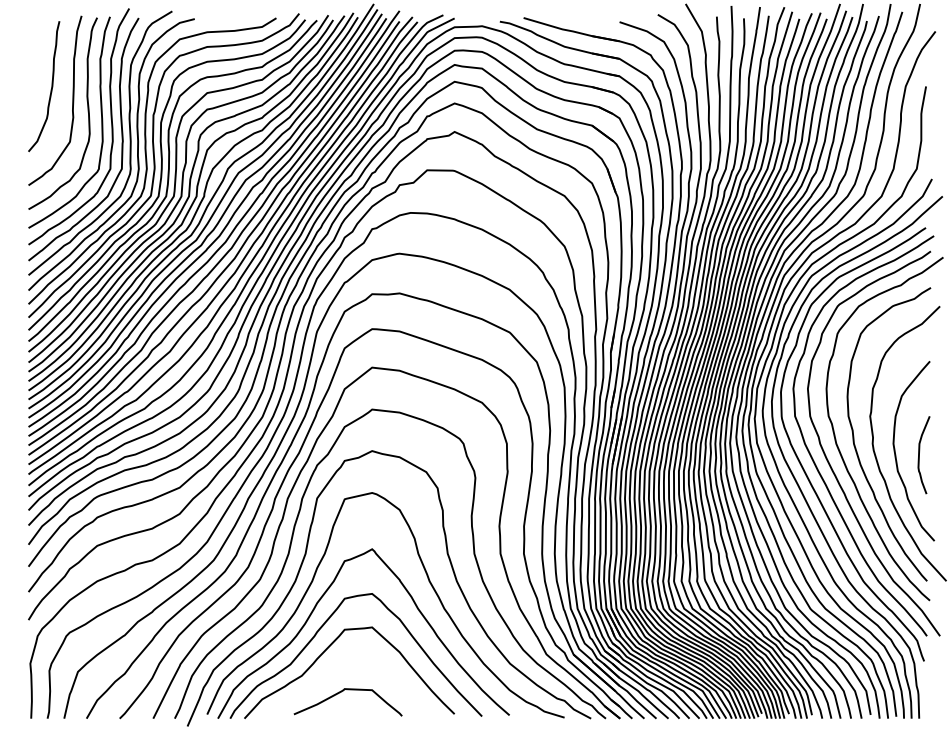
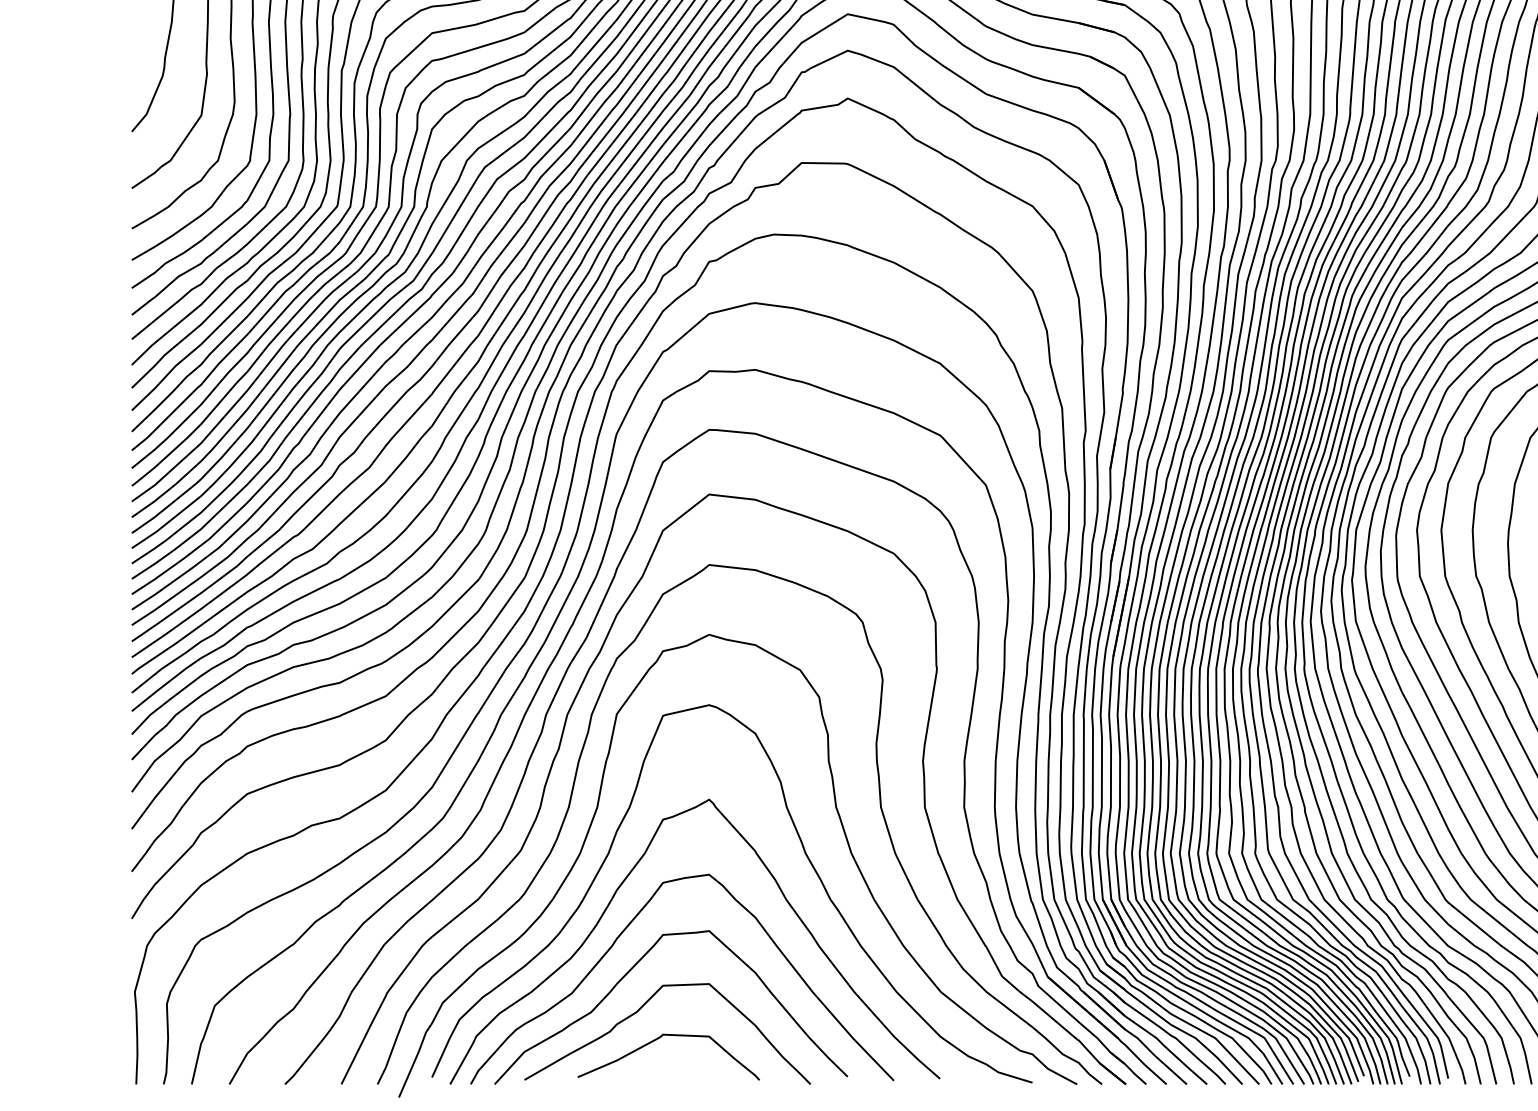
curve: (332, 673) -> (642, 1008), added

